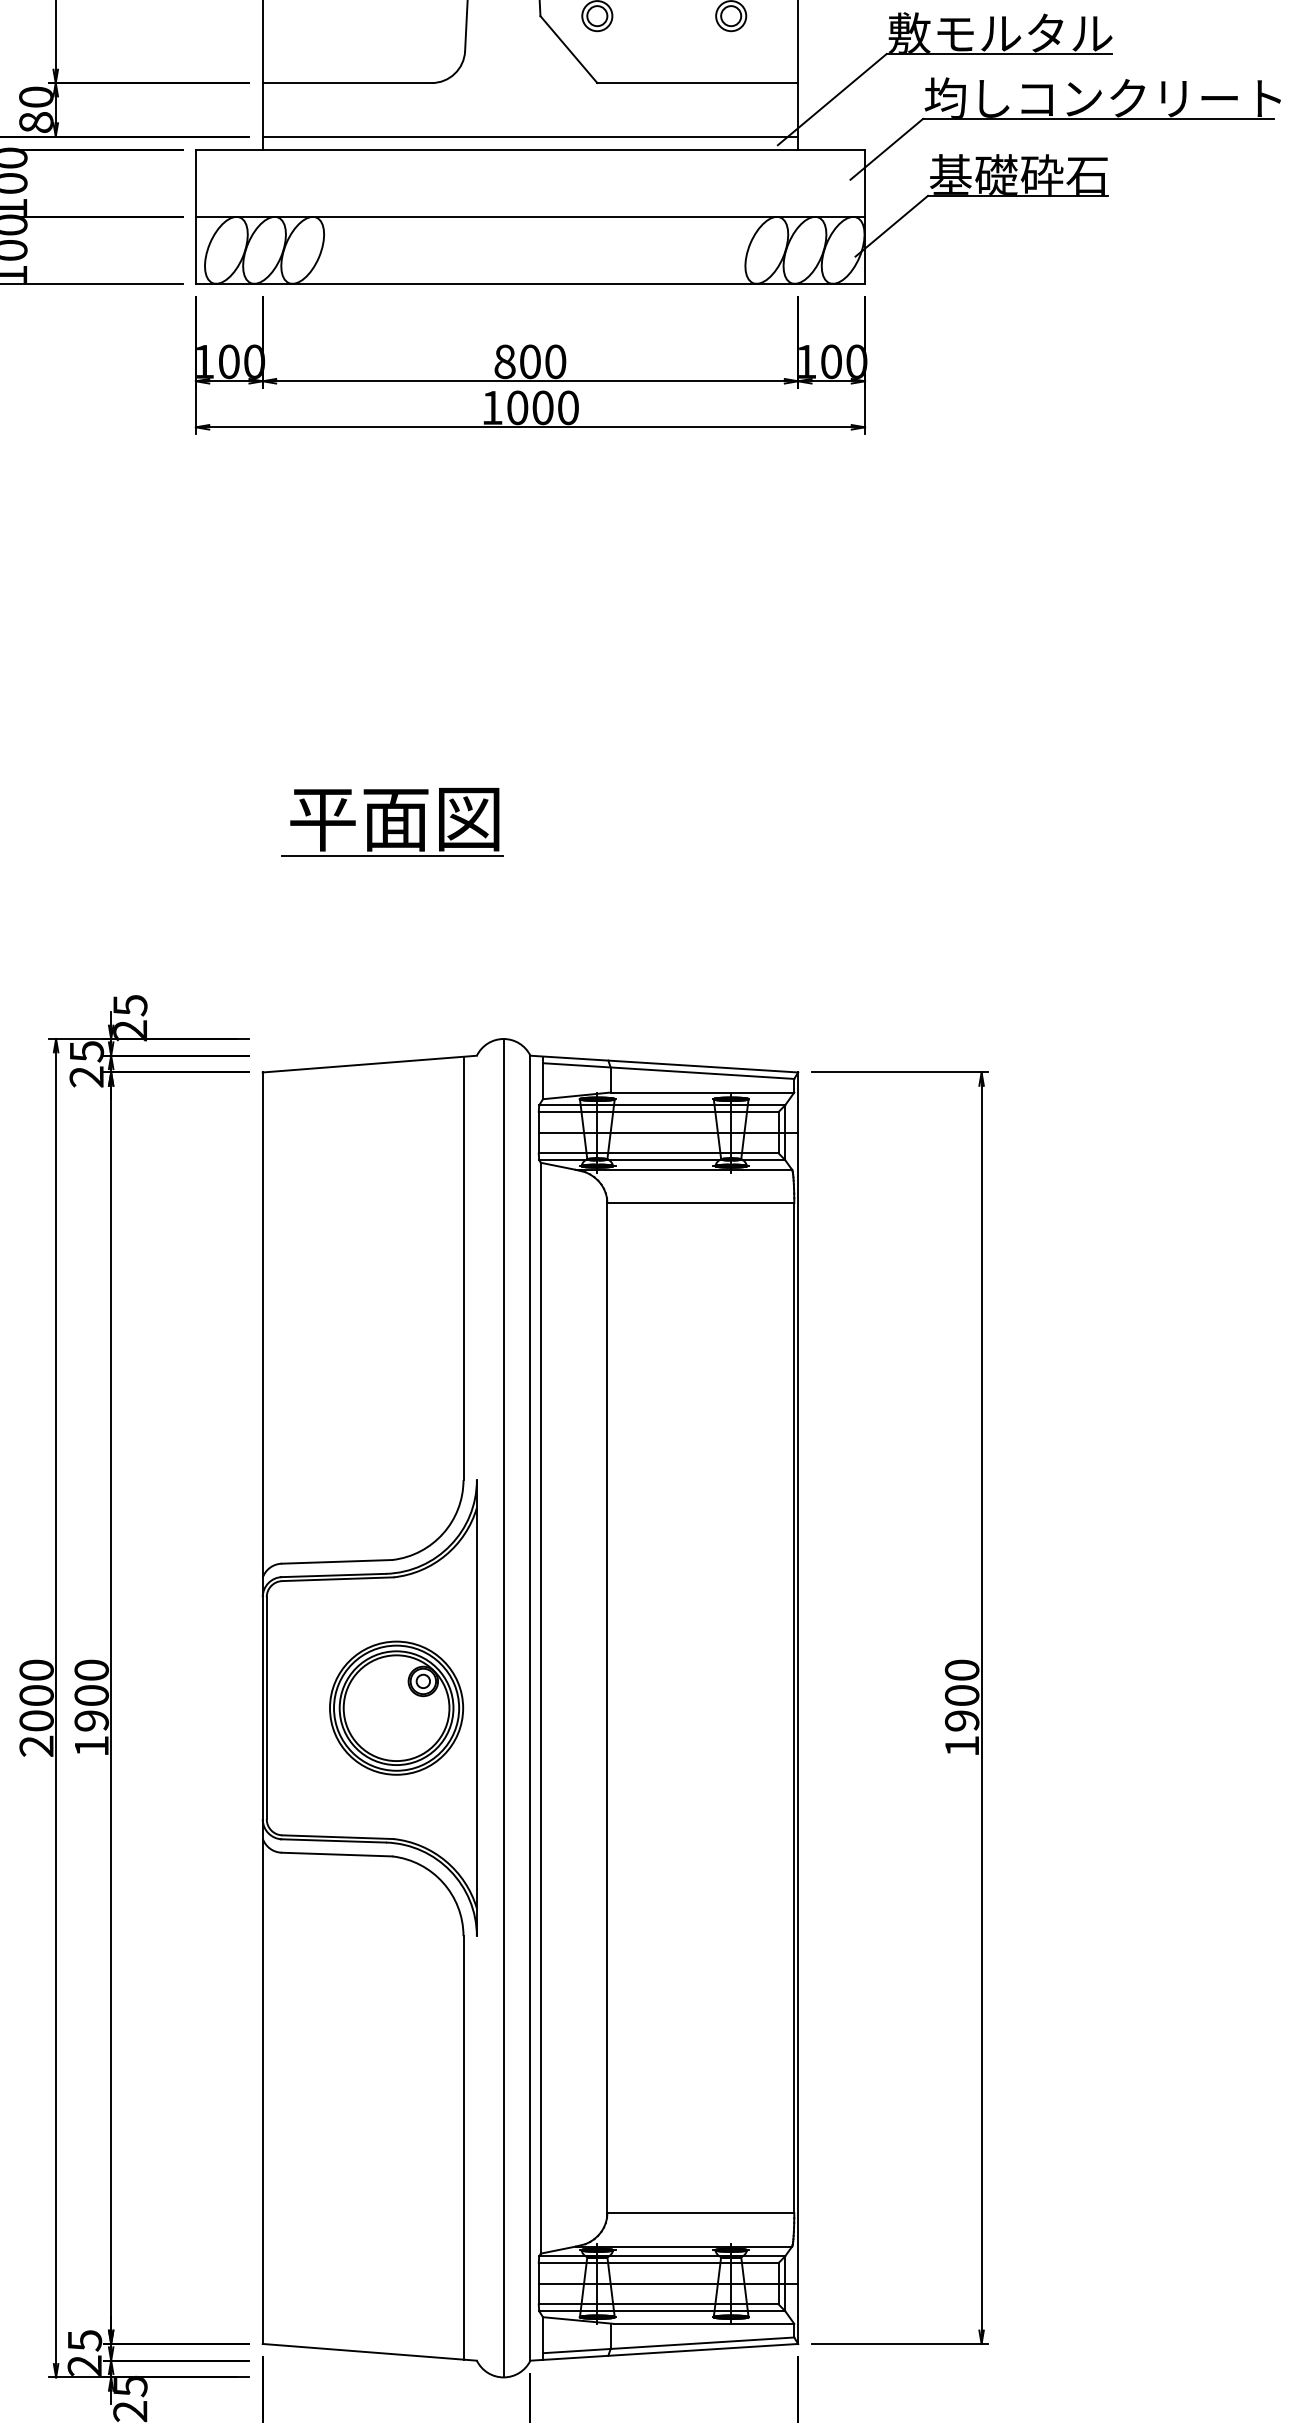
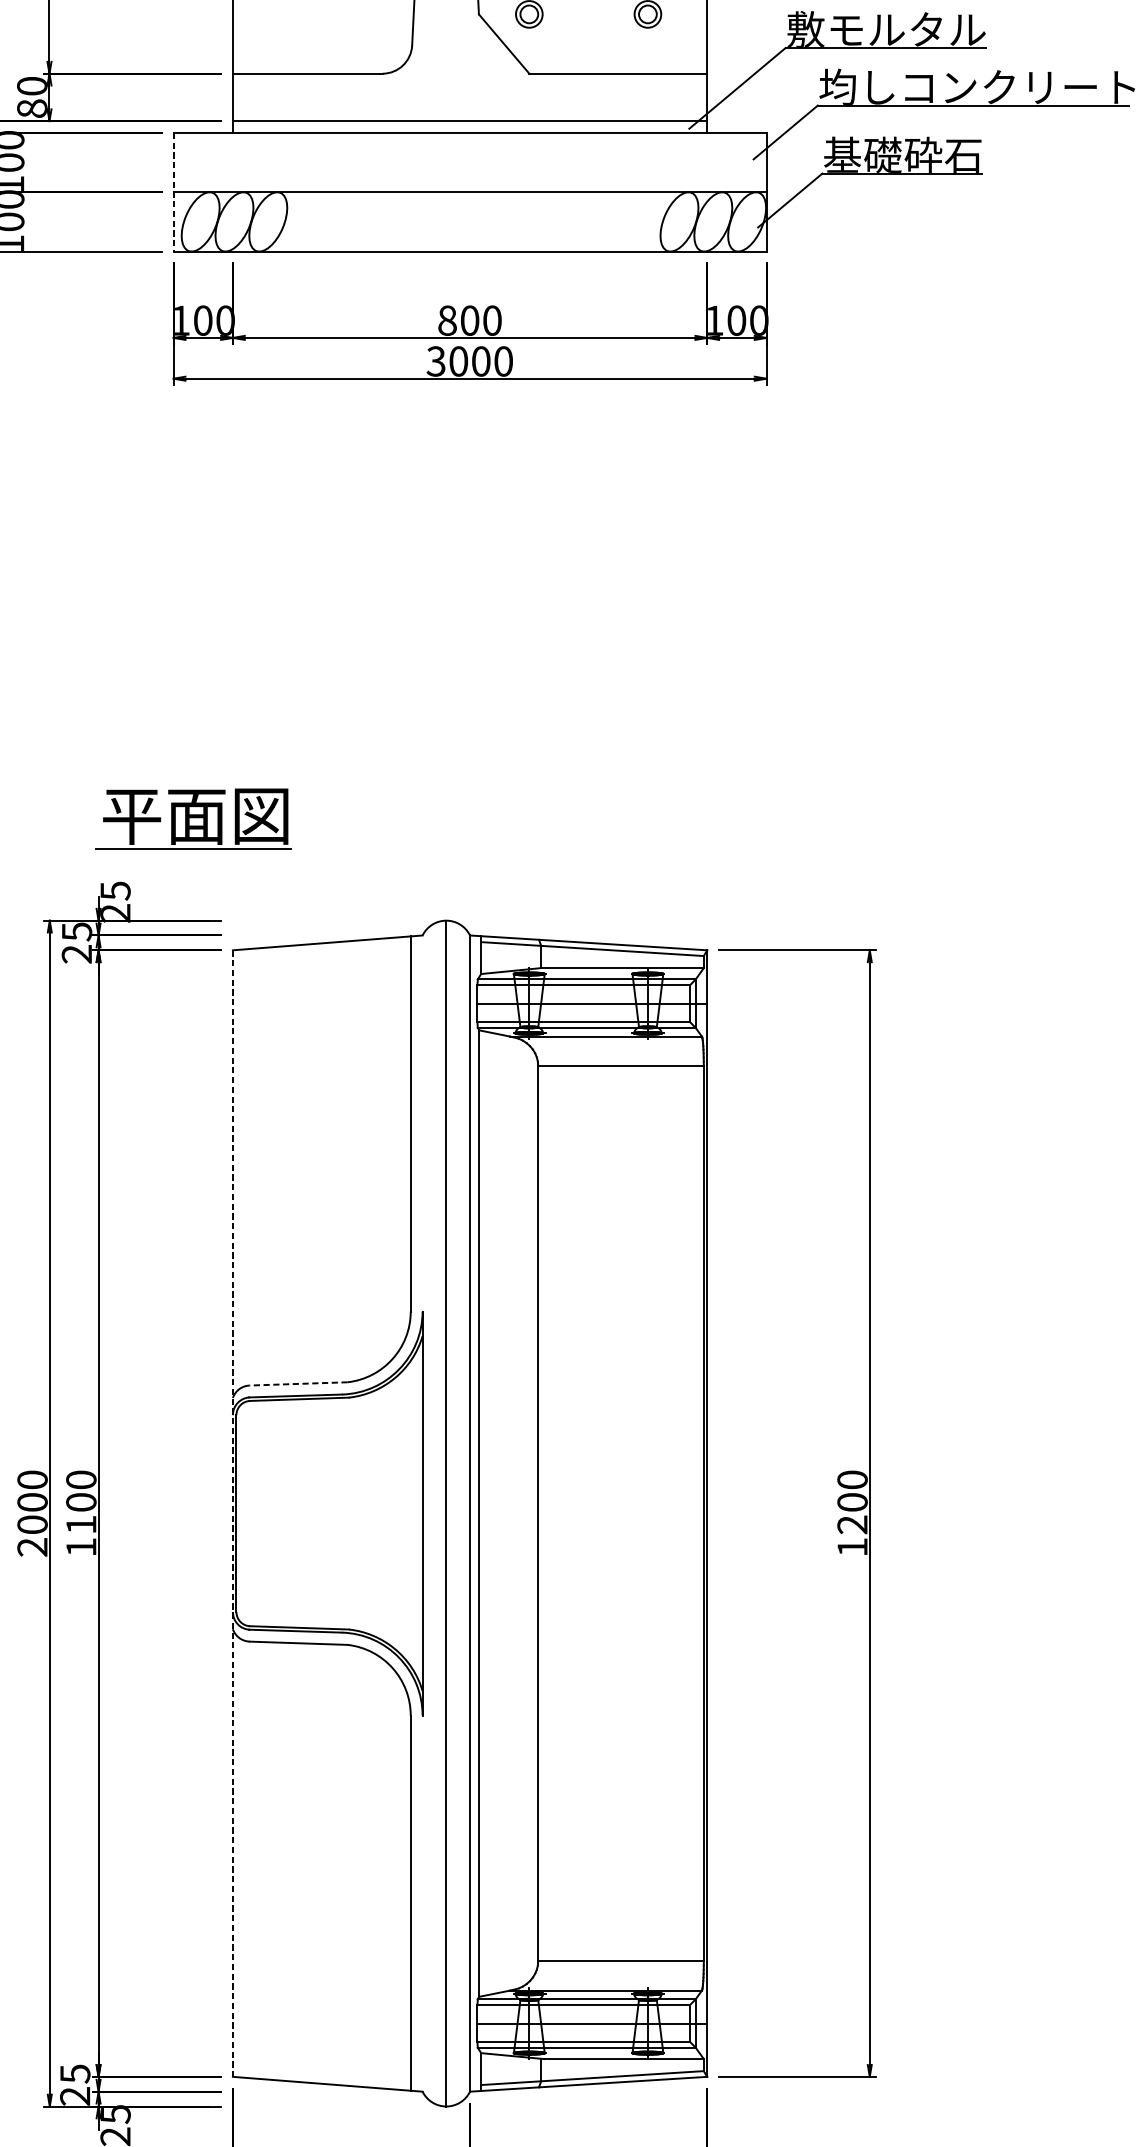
line: (195, 216) -> (173, 191), solid -> dashed
text: (491, 407) -> (435, 361), 1000 -> 3000
part: (392, 822) -> (193, 819), moved
line: (336, 1561) -> (298, 1383), solid -> dashed
part: (396, 1707) -> (351, 1512), removed
line: (262, 1708) -> (232, 1513), solid -> dashed
text: (91, 1720) -> (81, 1524), 1900 -> 1100
text: (962, 1720) -> (852, 1524), 1900 -> 1200

